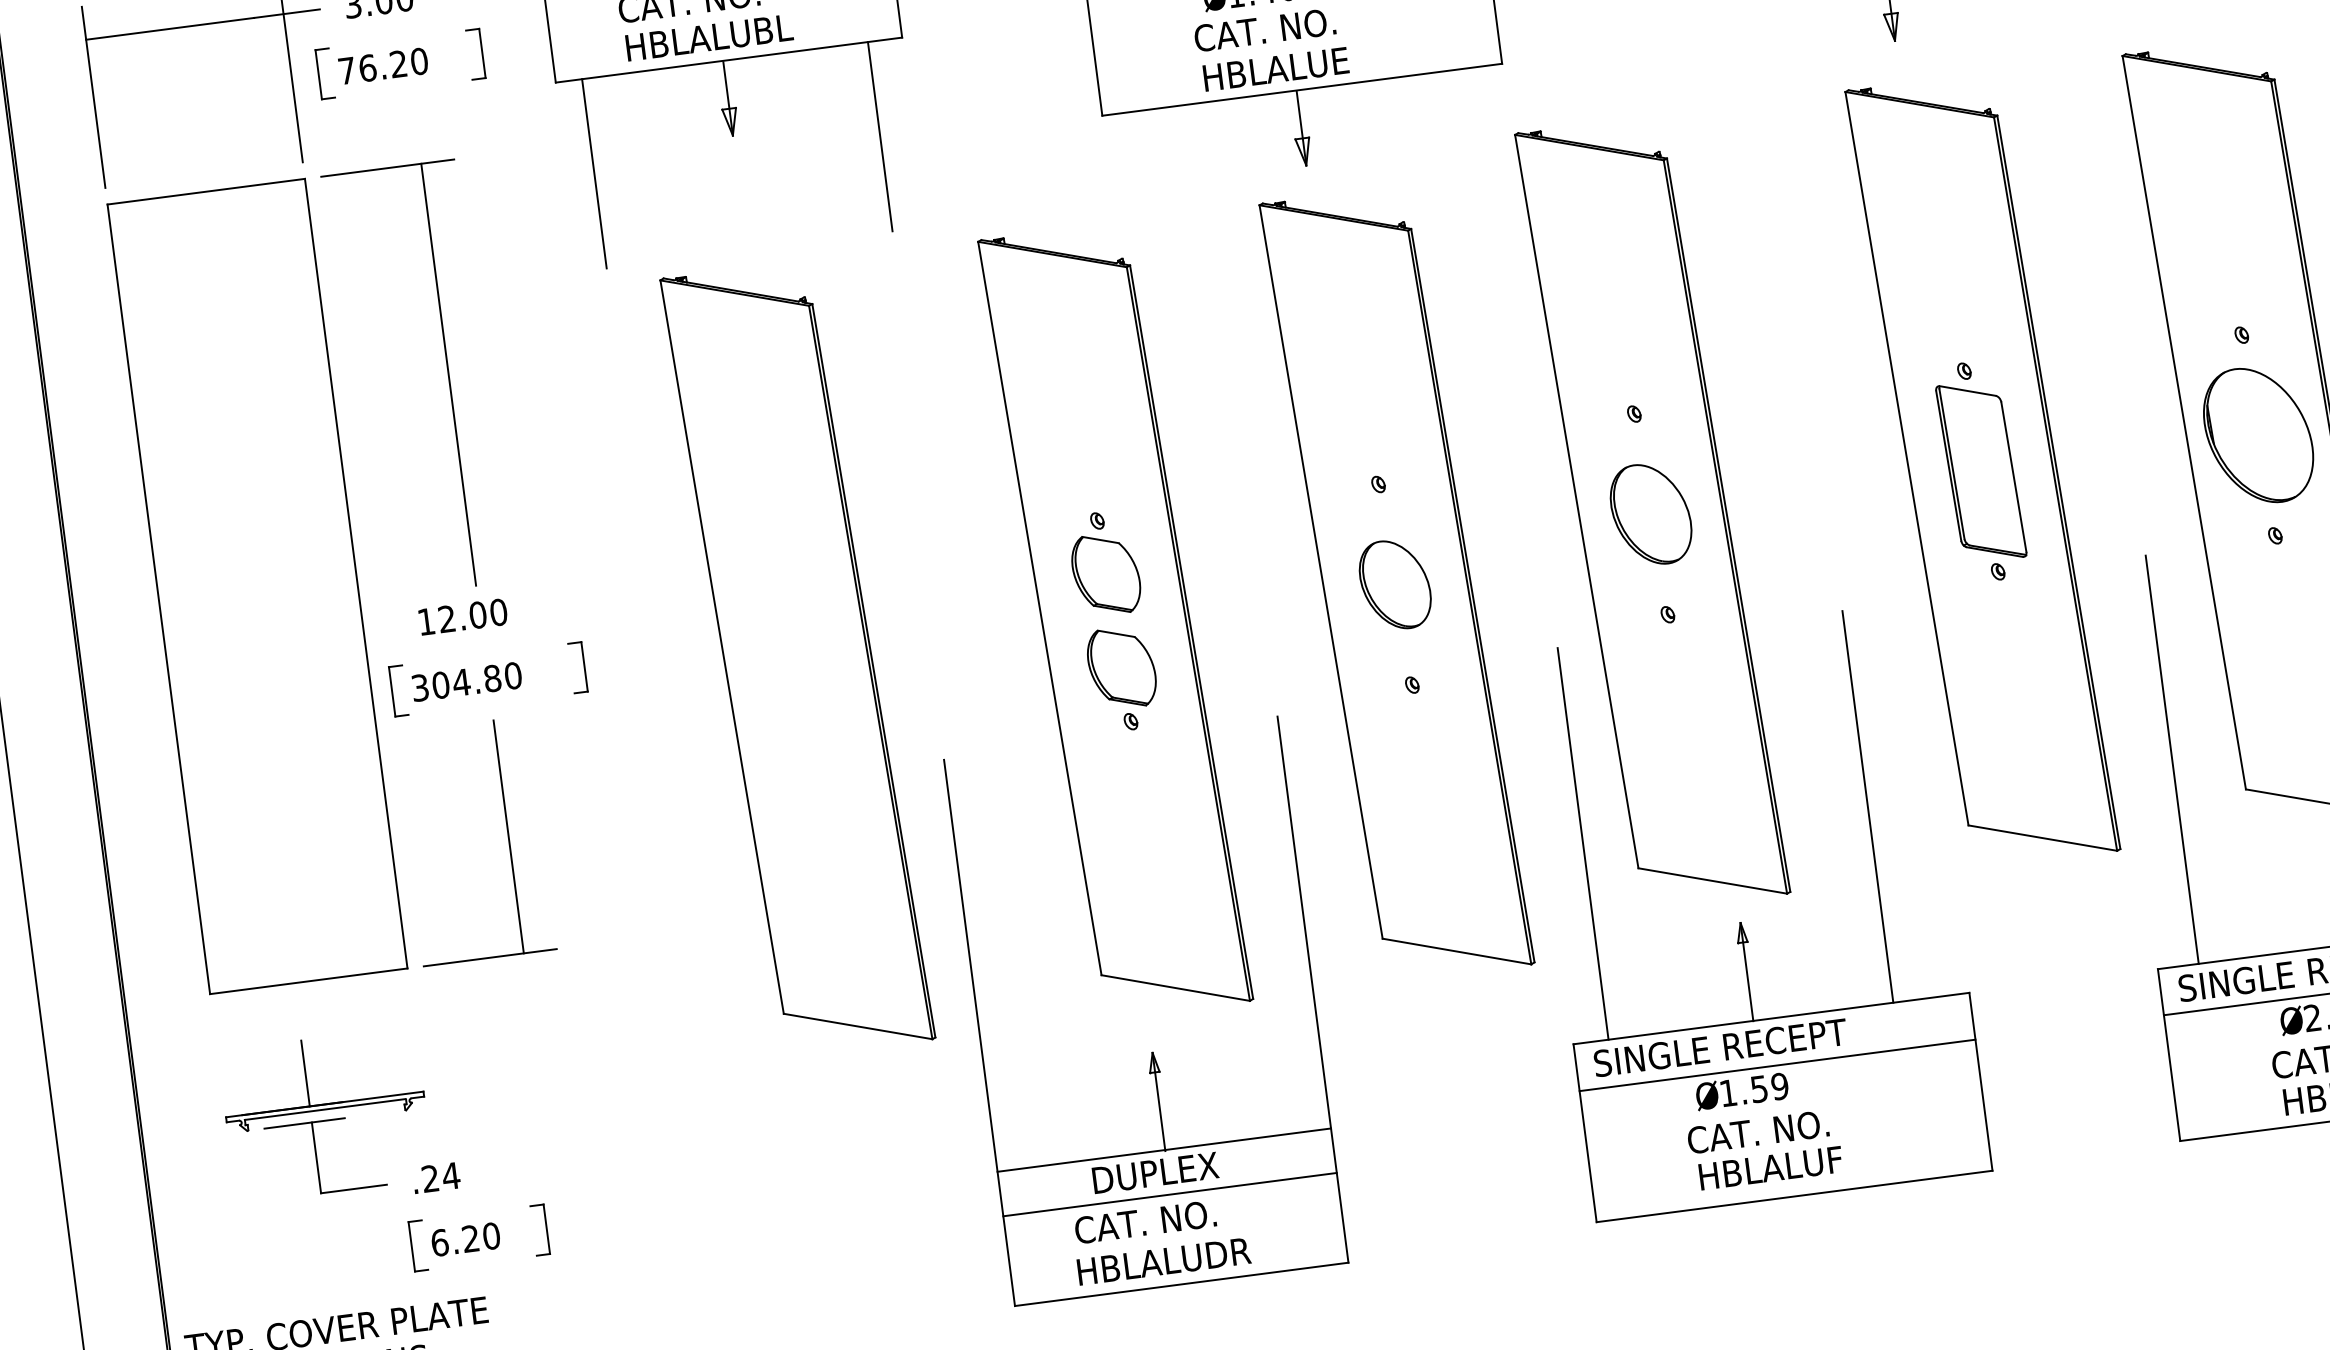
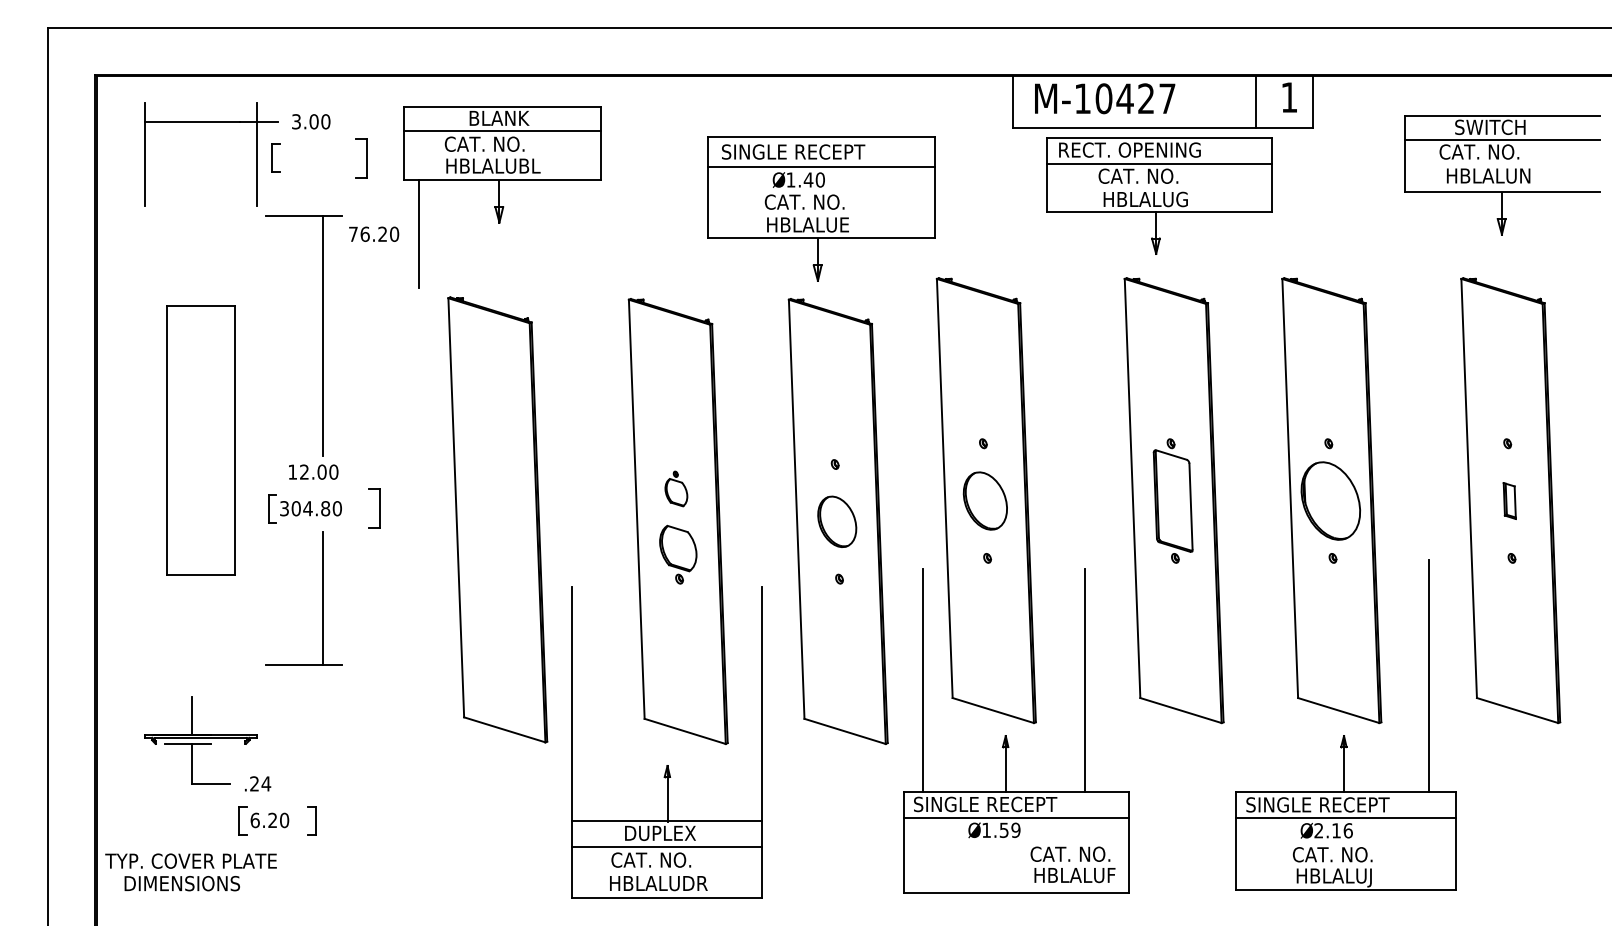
part: (475, 52) -> (361, 157), size x1.4
text: (384, 64) -> (374, 233), moved
line: (879, 136) -> (581, 233), removed
part: (1104, 562) -> (676, 488), size x0.6
part: (256, 587) -> (200, 440), size x0.6
part: (576, 667) -> (373, 508), size x1.4
line: (2173, 760) -> (1259, 676), removed
text: (1764, 1149) -> (1072, 864), moved

